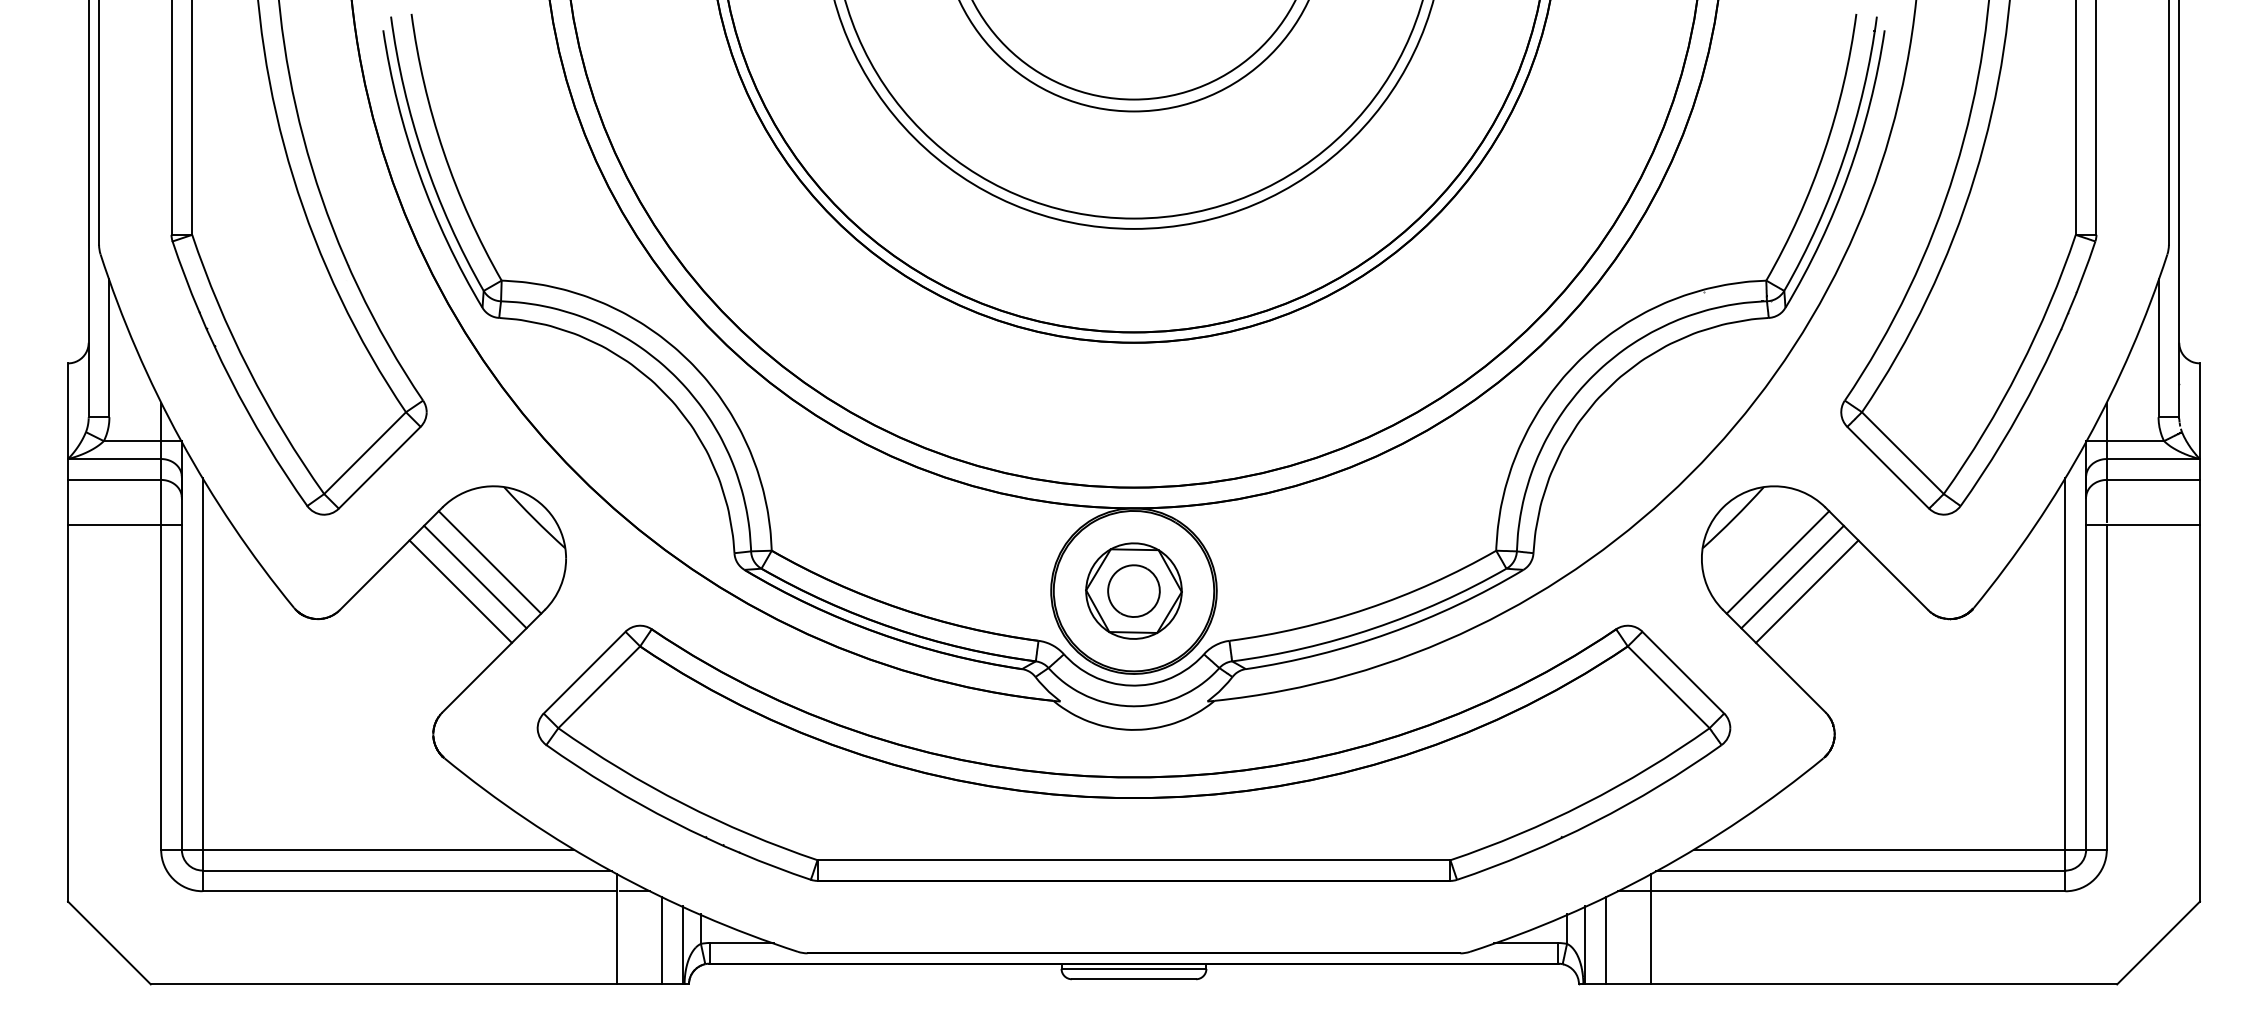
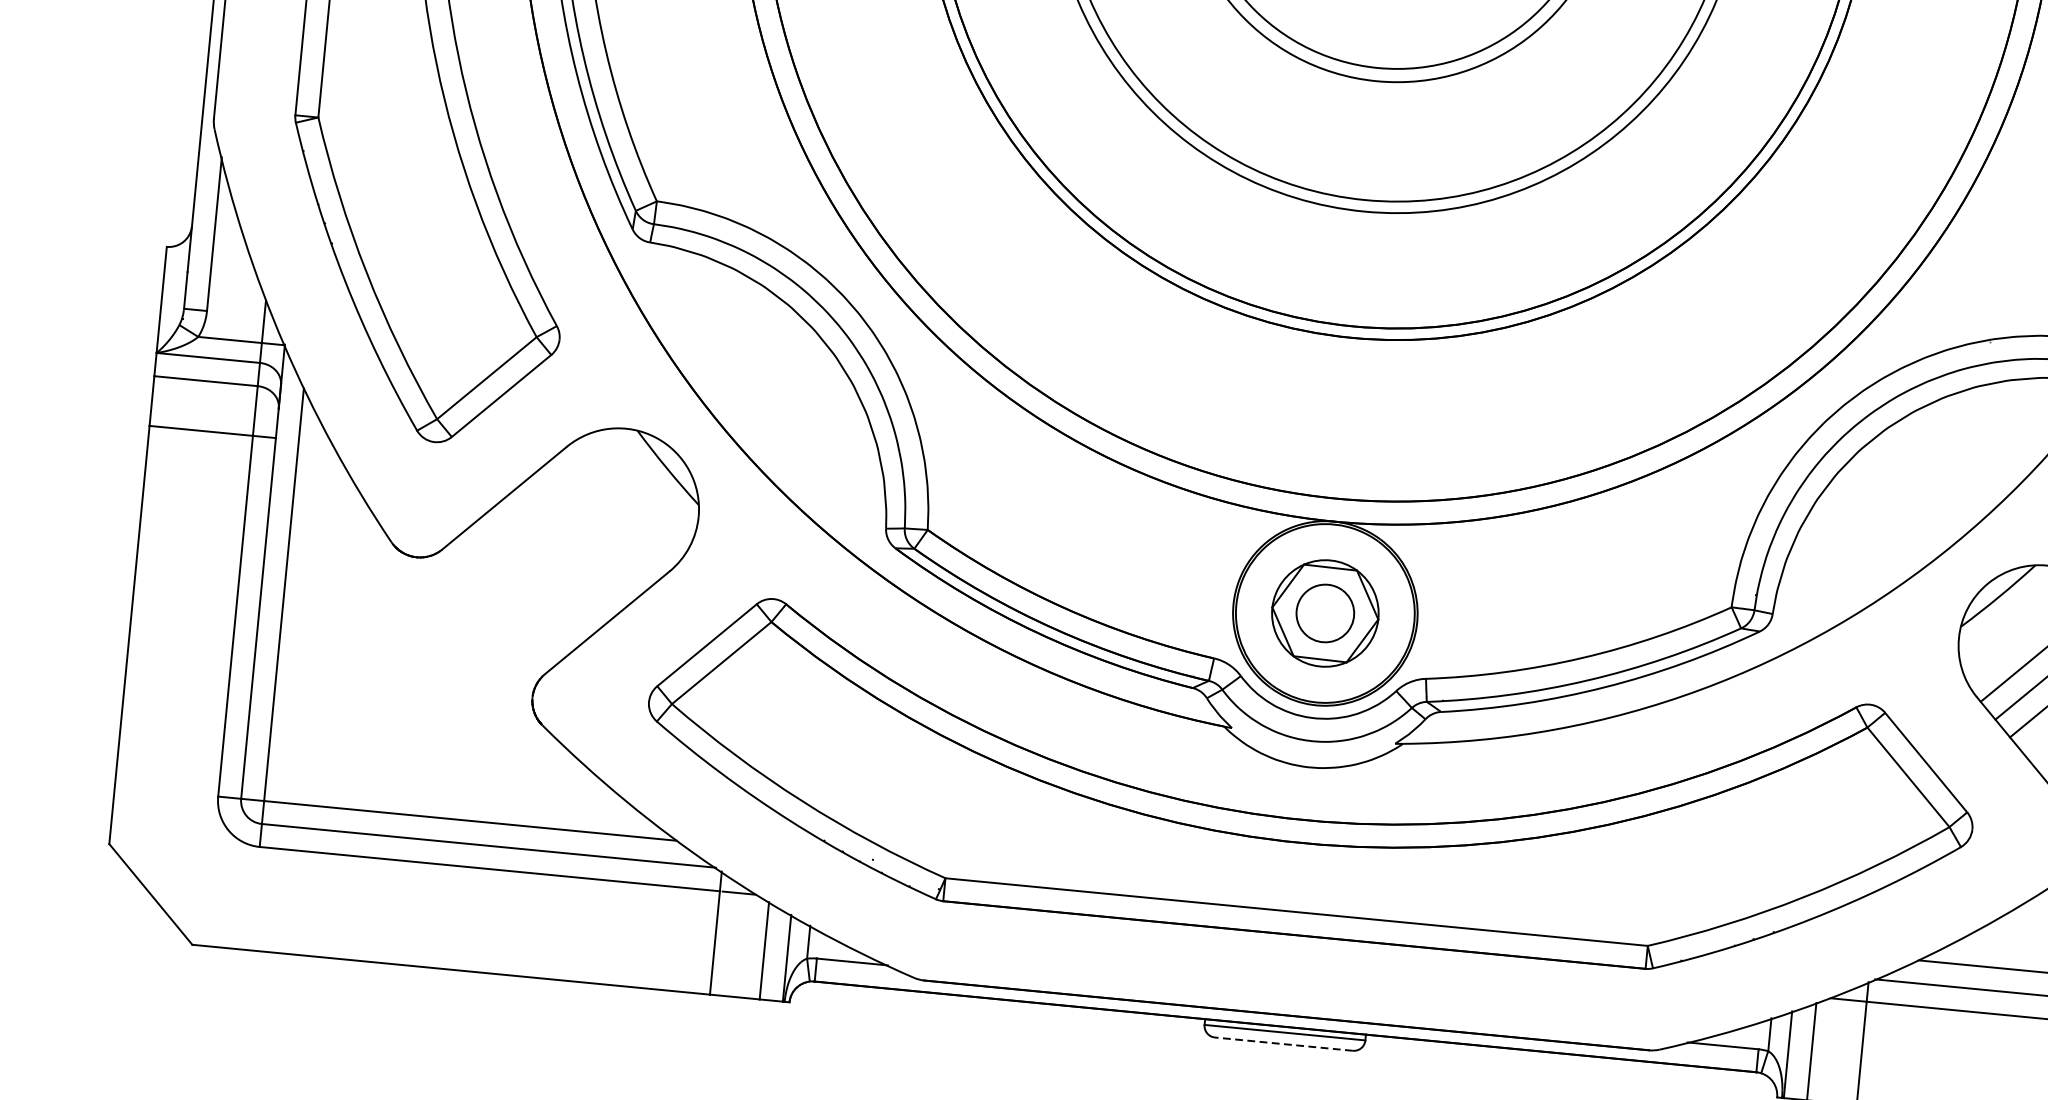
line: (489, 562) -> (613, 512), removed
line: (475, 576) -> (596, 526), removed
line: (460, 591) -> (577, 541), removed
line: (1133, 979) -> (1283, 1044), solid -> dashed

